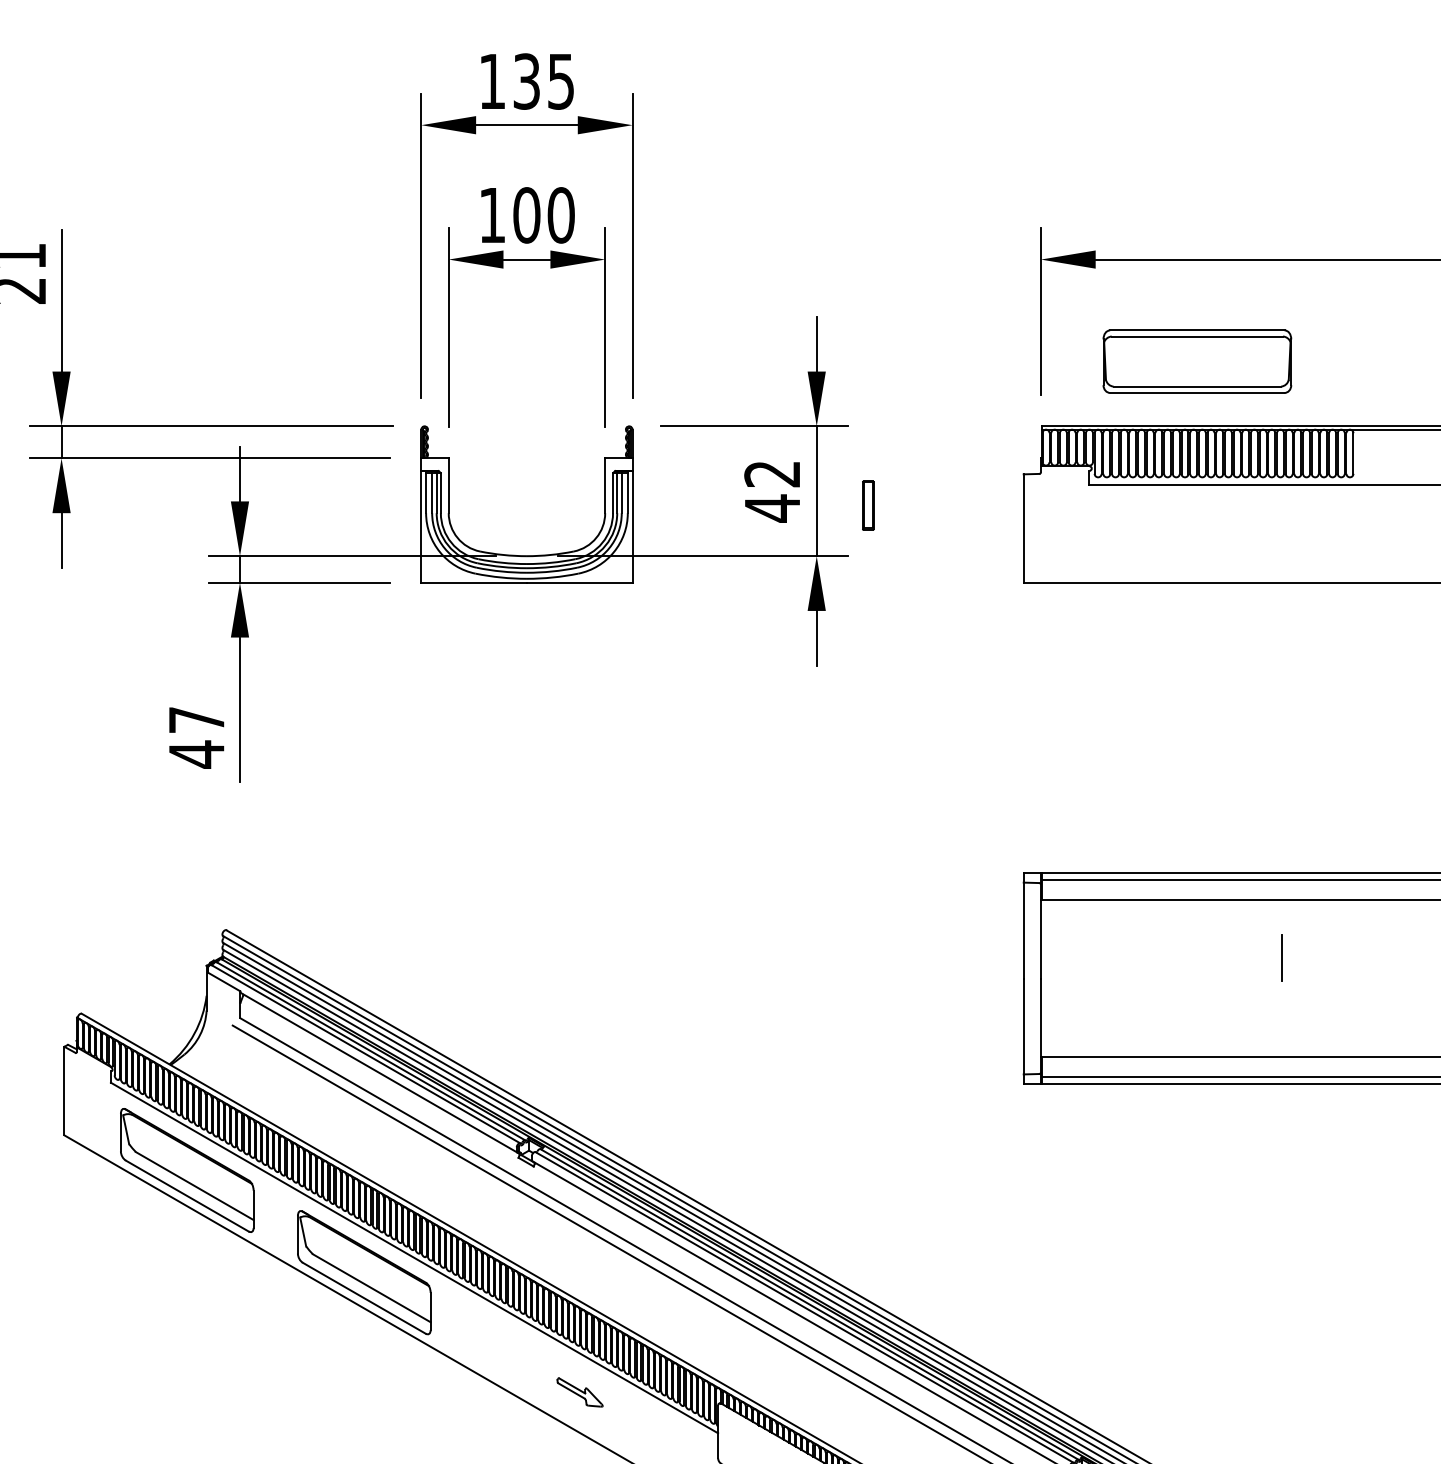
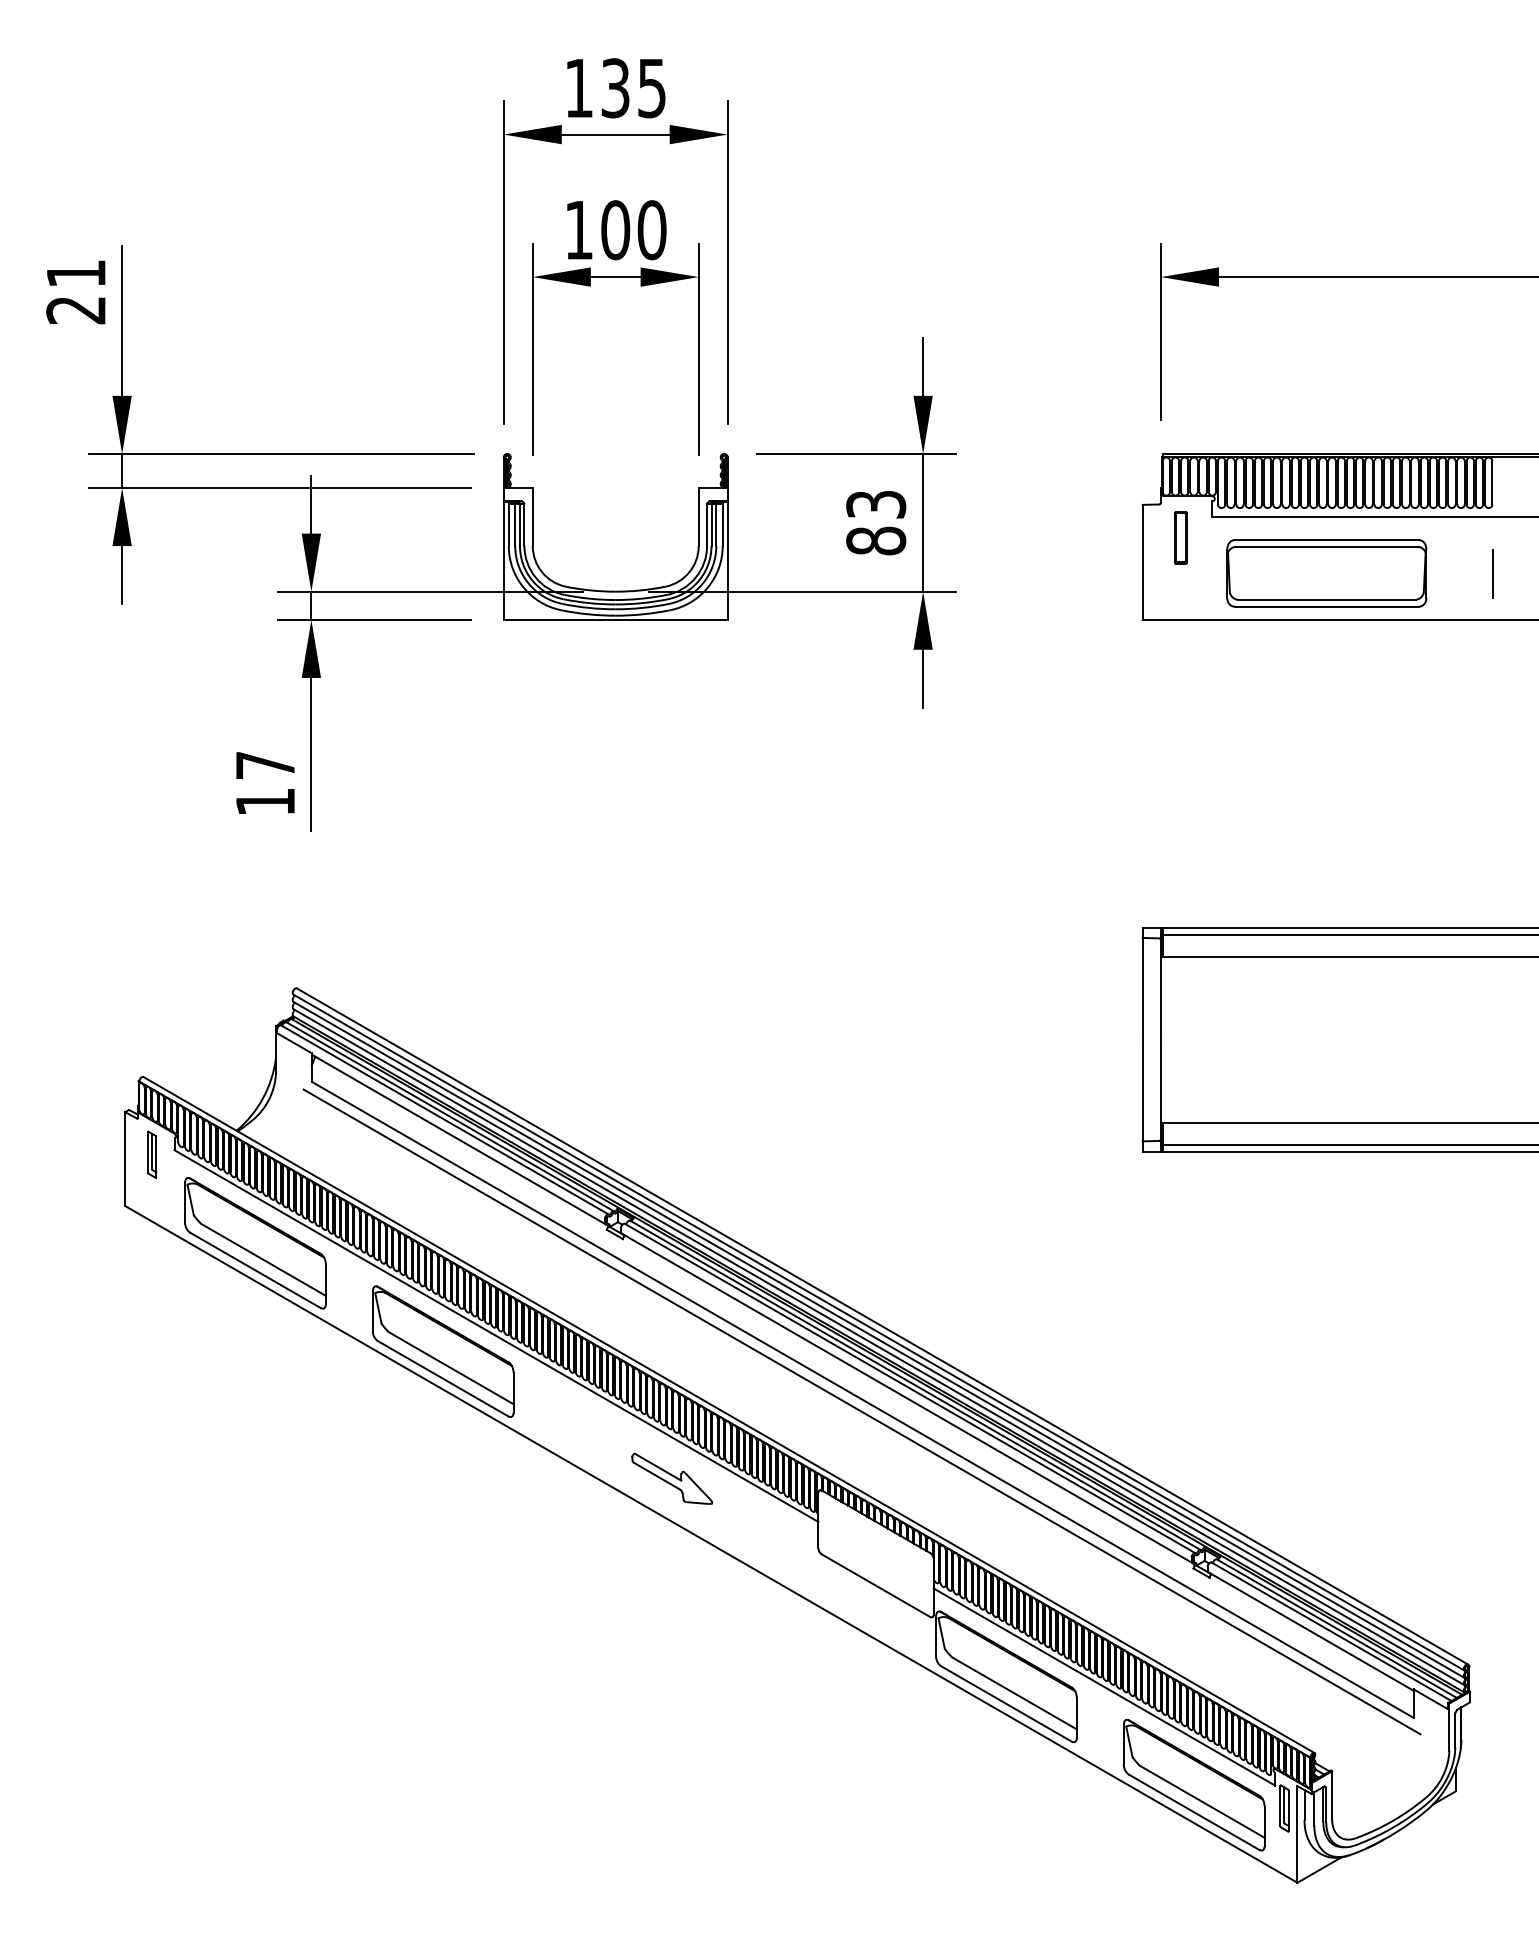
part: (1197, 361) -> (1326, 573), moved
text: (772, 491) -> (876, 523), 42 -> 83
part: (868, 505) -> (1180, 537), moved
text: (196, 754) -> (265, 802), 47 -> 17
line: (1281, 957) -> (1492, 573), moved
part: (90, 1086) -> (152, 1154), added
part: (579, 1392) -> (671, 1478), size x1.67

